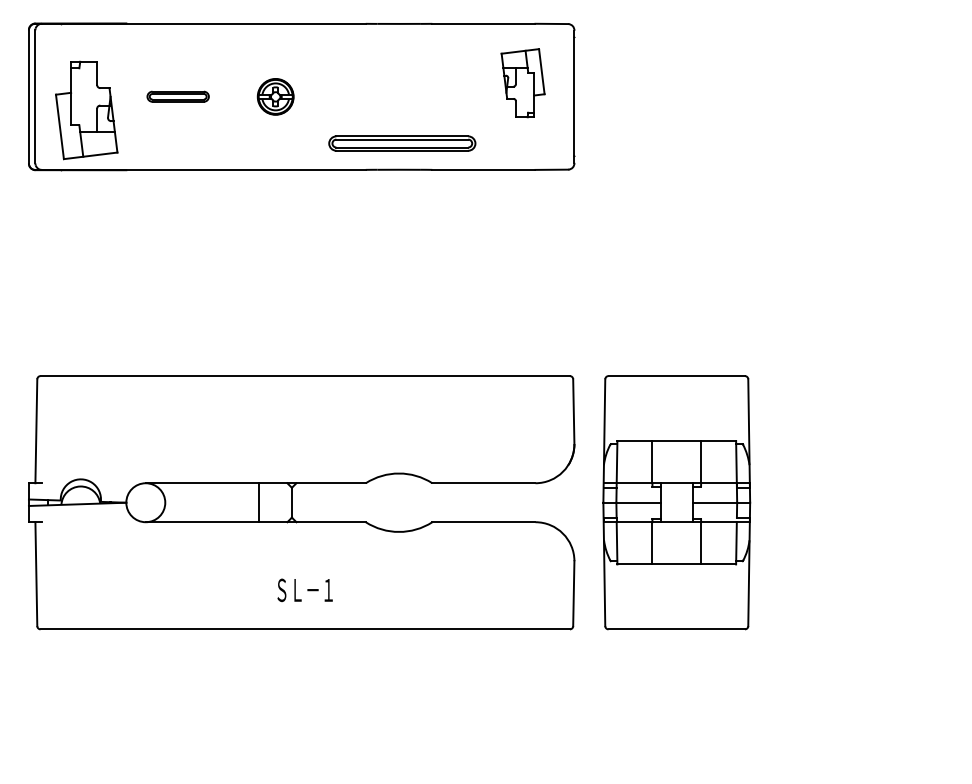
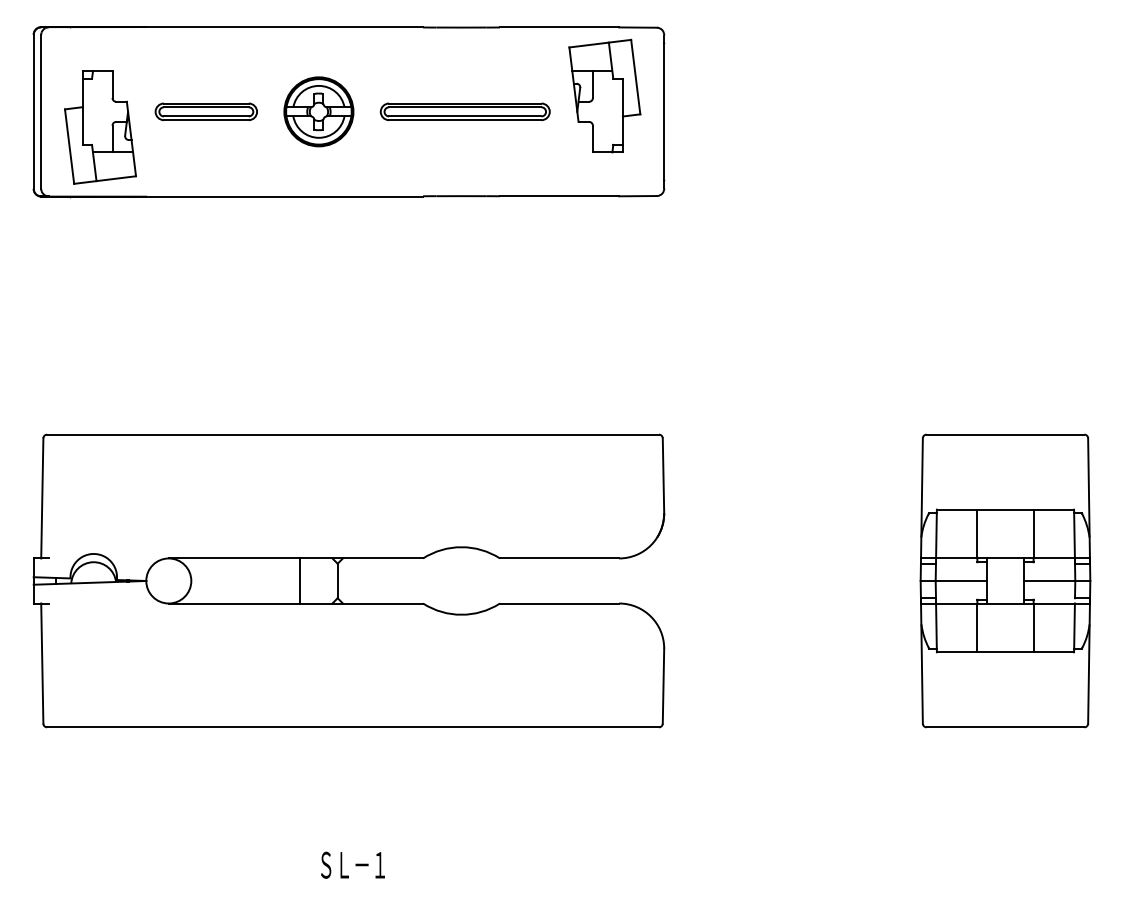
part: (522, 82) -> (604, 95), size x1.43
part: (177, 96) -> (205, 111), size x1.43
part: (275, 96) -> (318, 111), size x1.67
part: (401, 143) -> (464, 111), moved
part: (676, 502) -> (1005, 580), moved
text: (304, 589) -> (352, 864), moved

